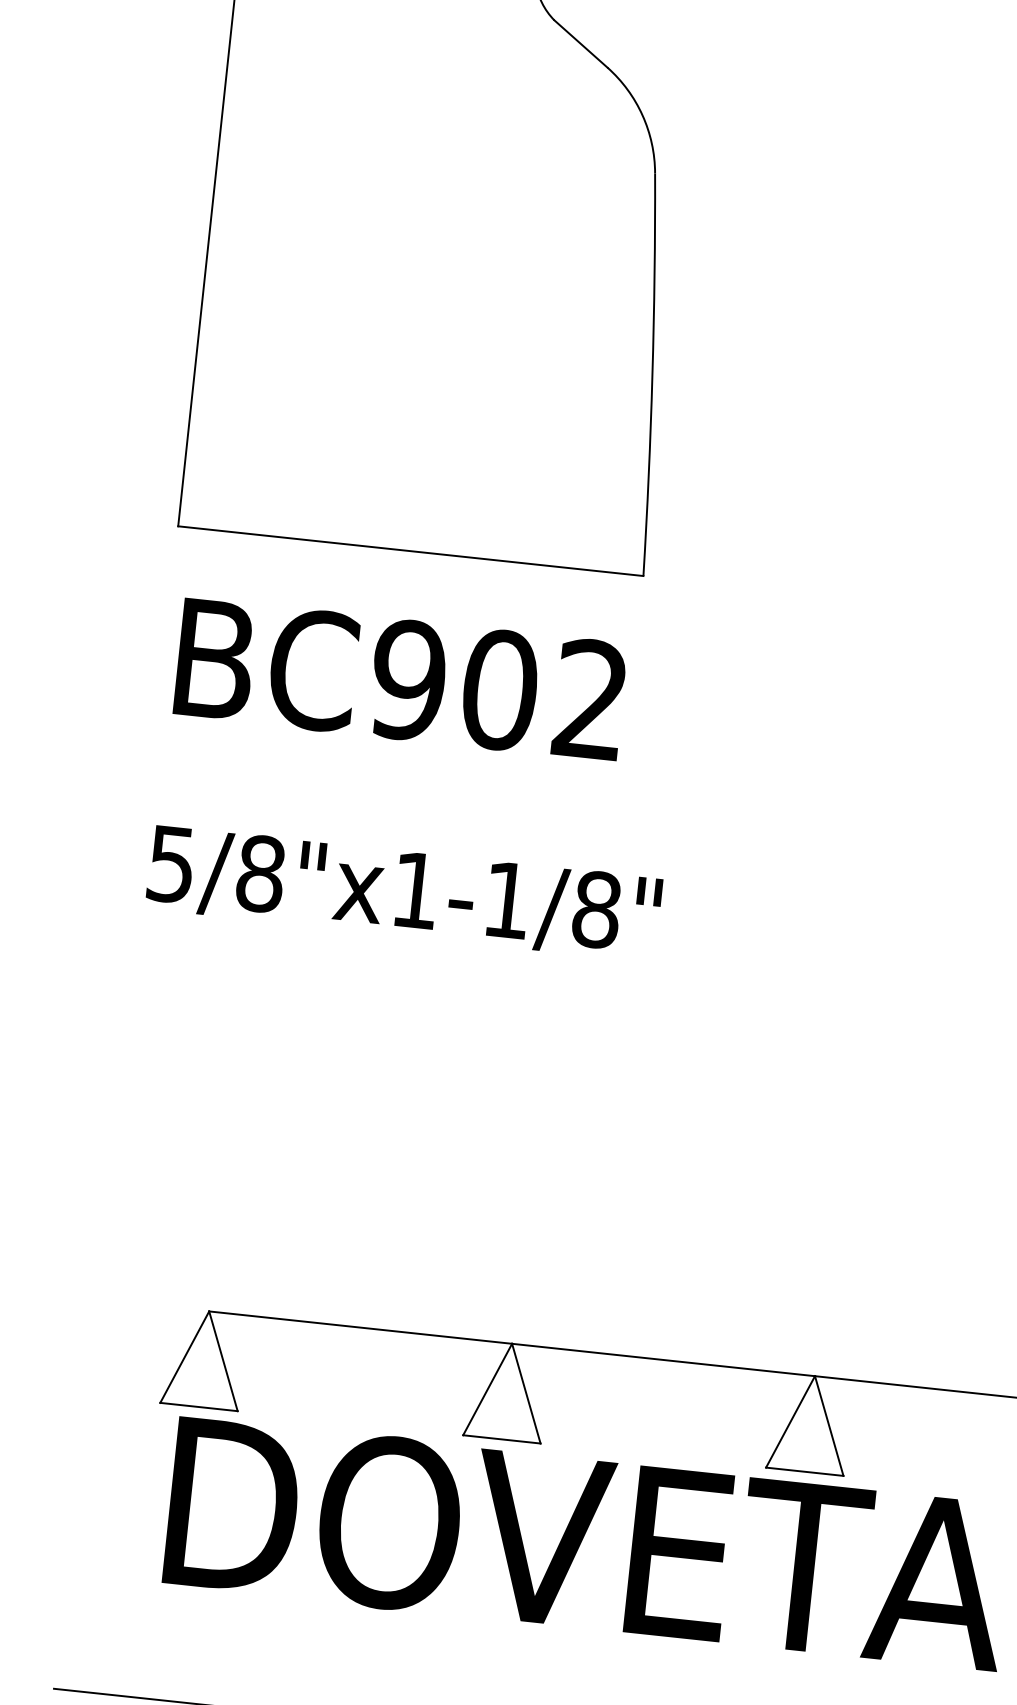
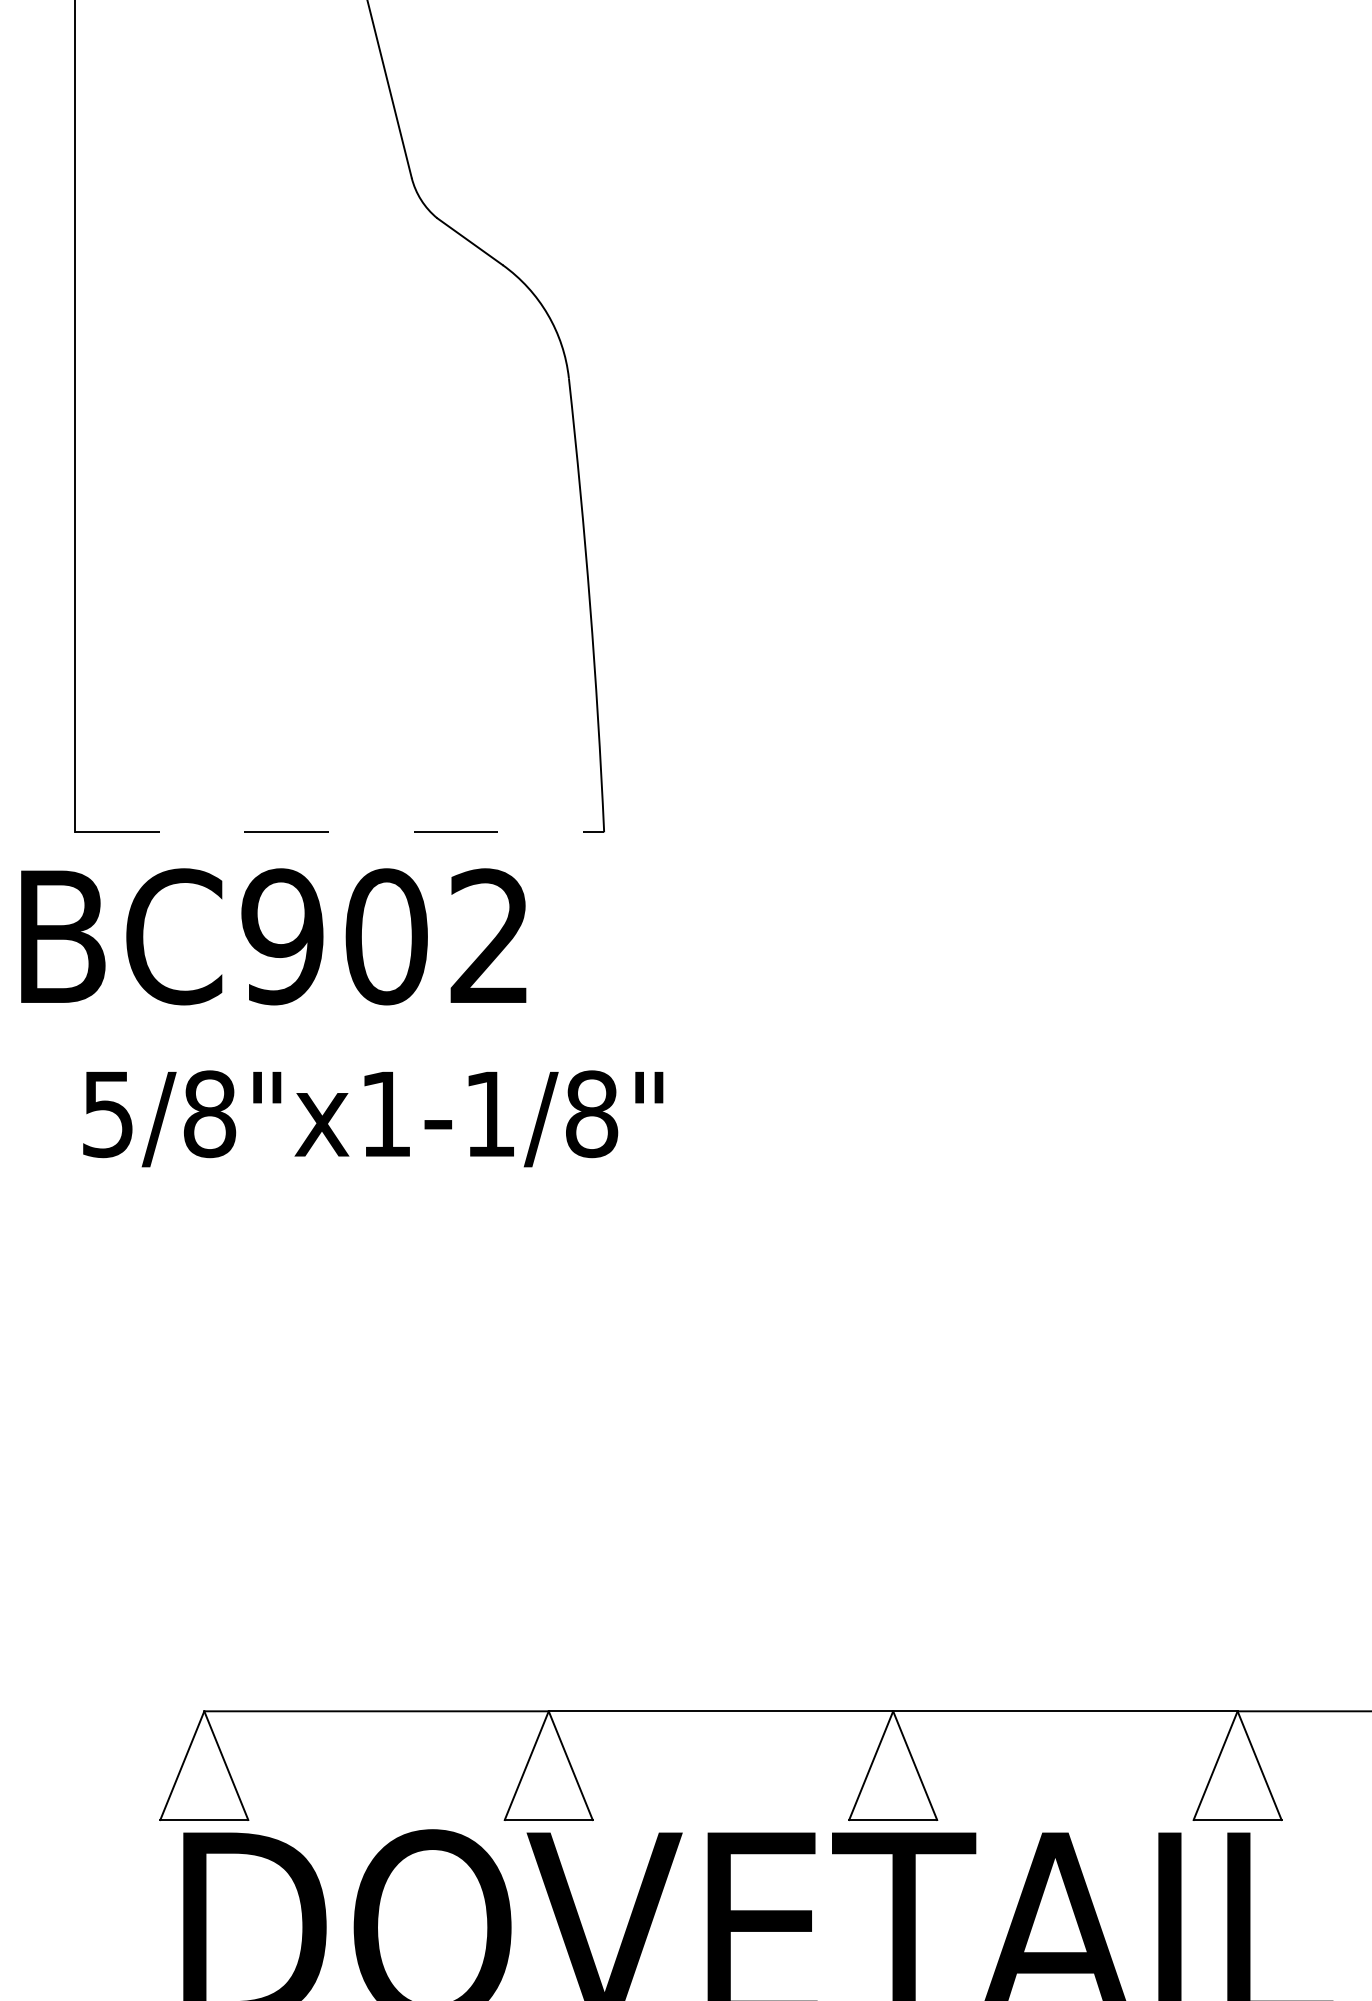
line: (410, 551) -> (339, 832), solid -> dashed
text: (400, 679) -> (273, 936), moved
text: (404, 893) -> (373, 1118), moved

